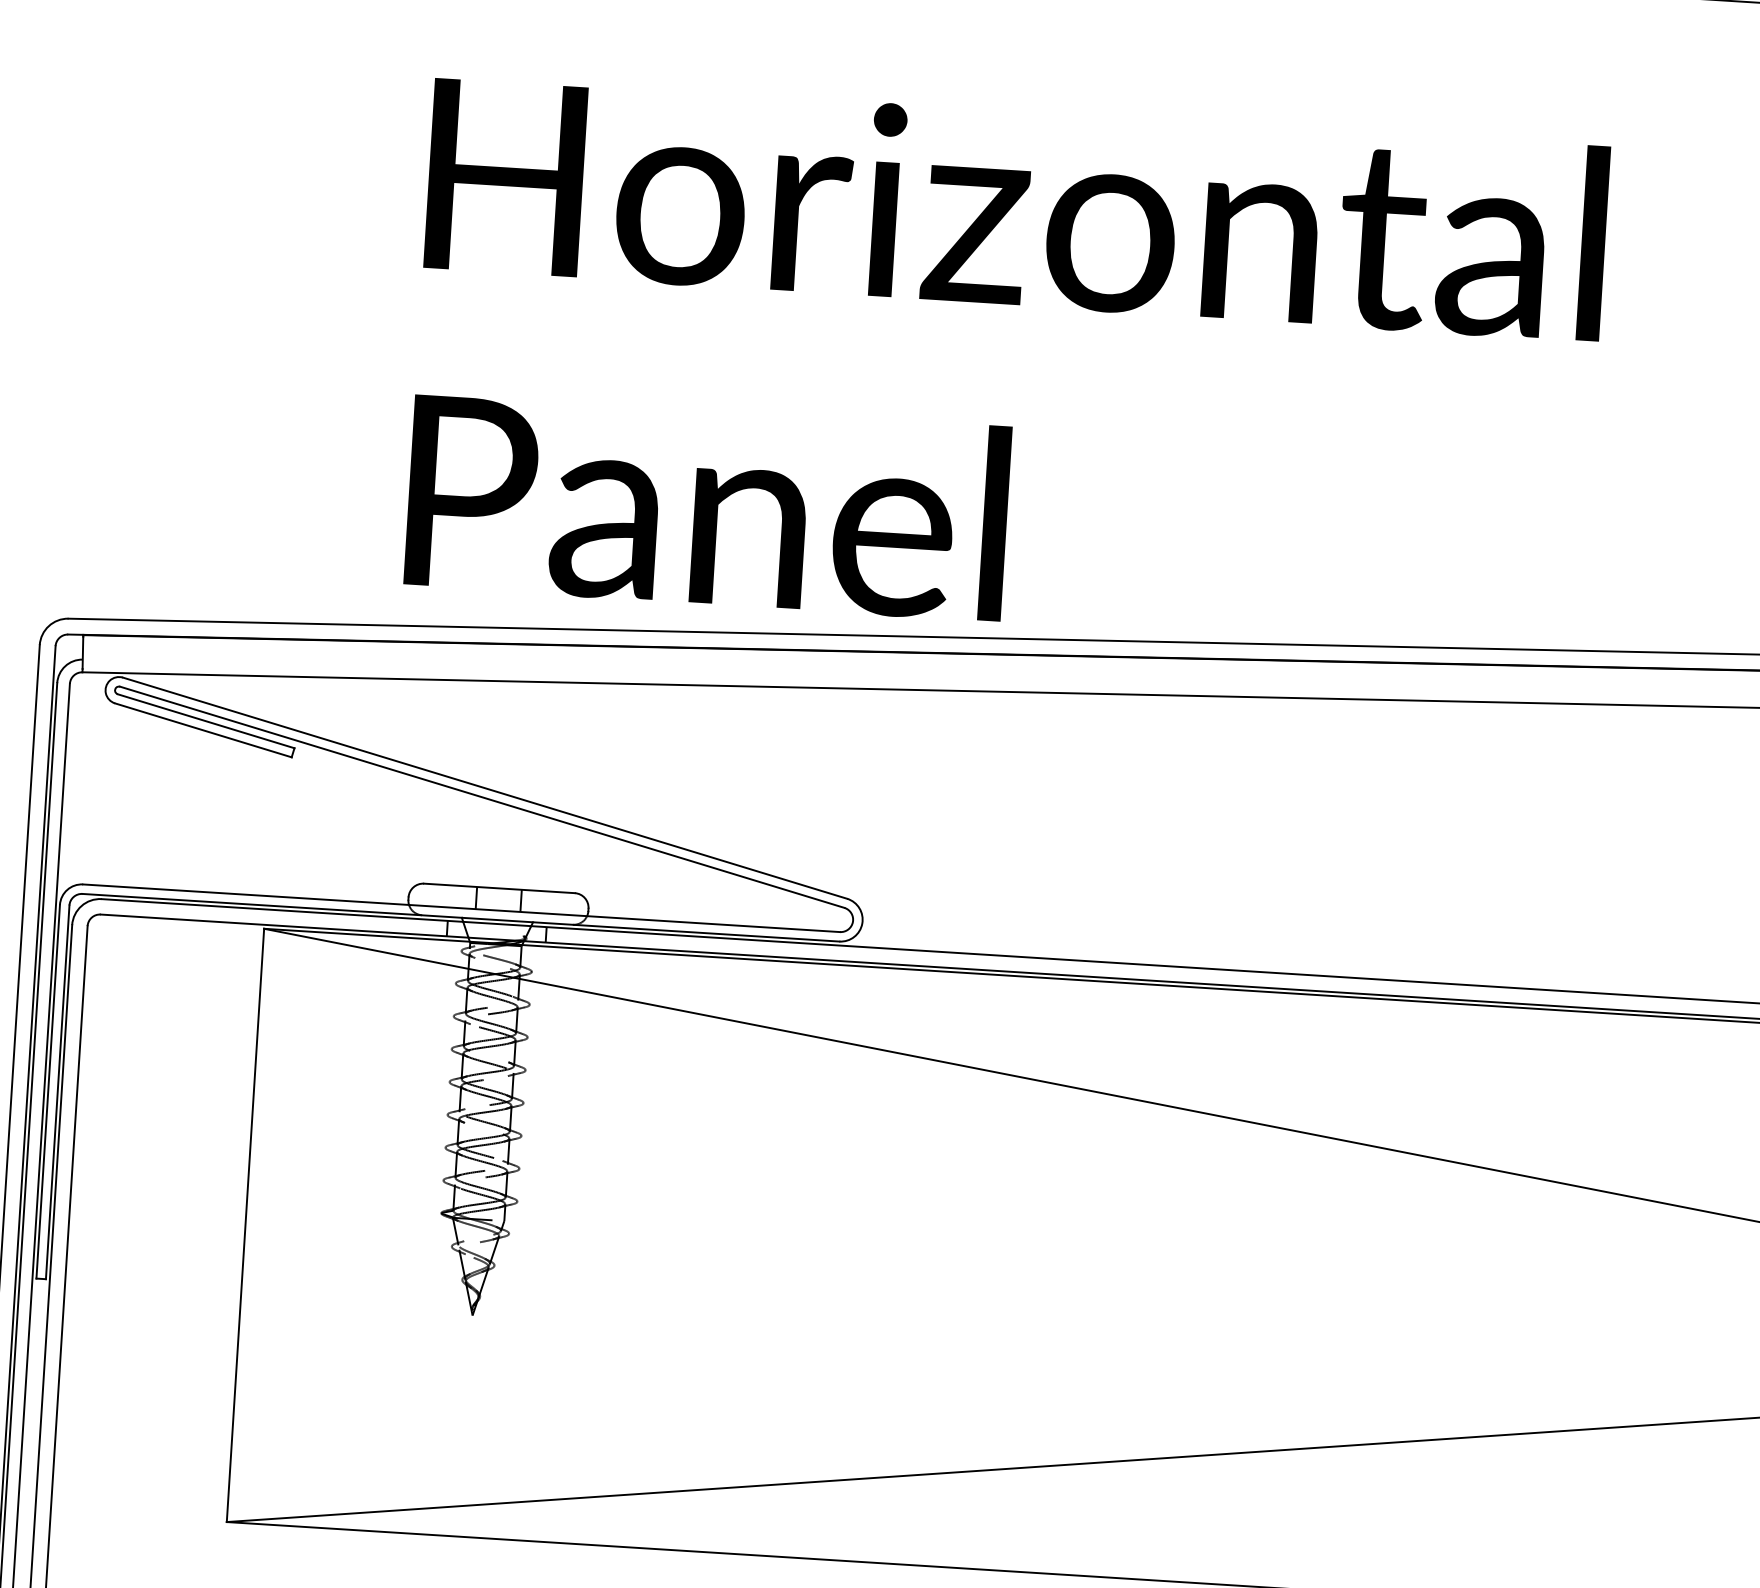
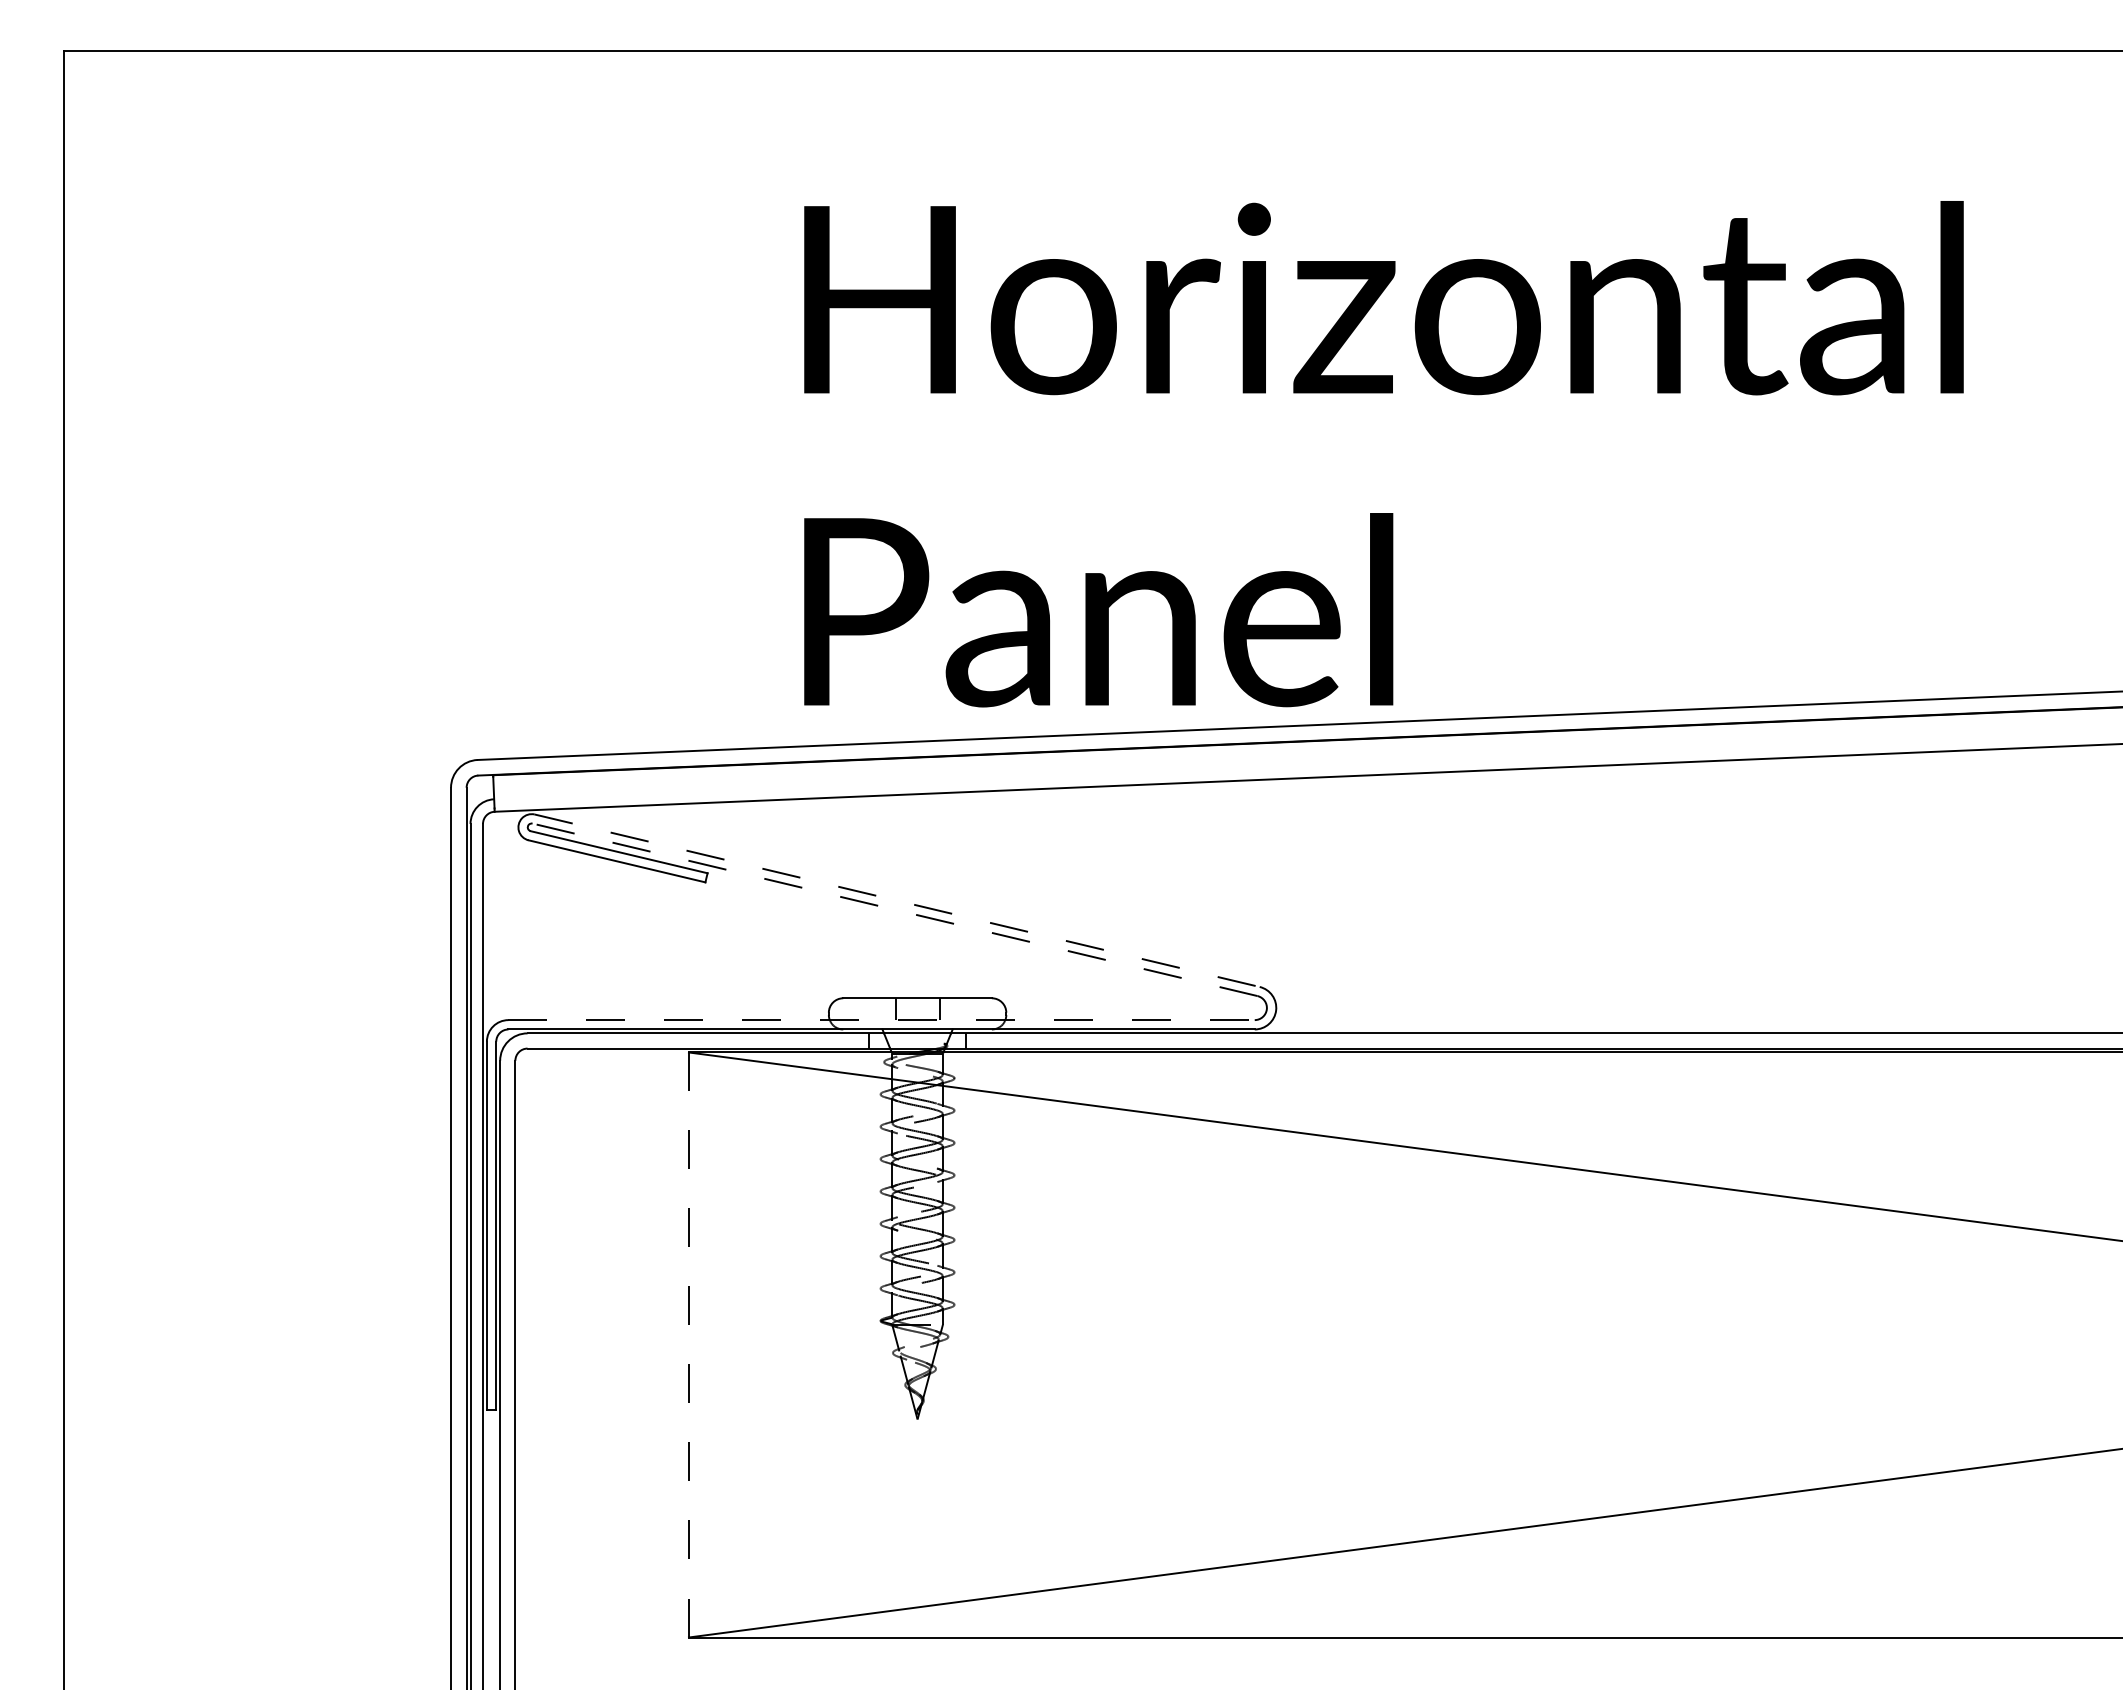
line: (485, 787) -> (897, 900), solid -> dashed
line: (482, 796) -> (895, 909), solid -> dashed
line: (462, 908) -> (882, 1020), solid -> dashed
line: (245, 1224) -> (688, 1344), solid -> dashed

